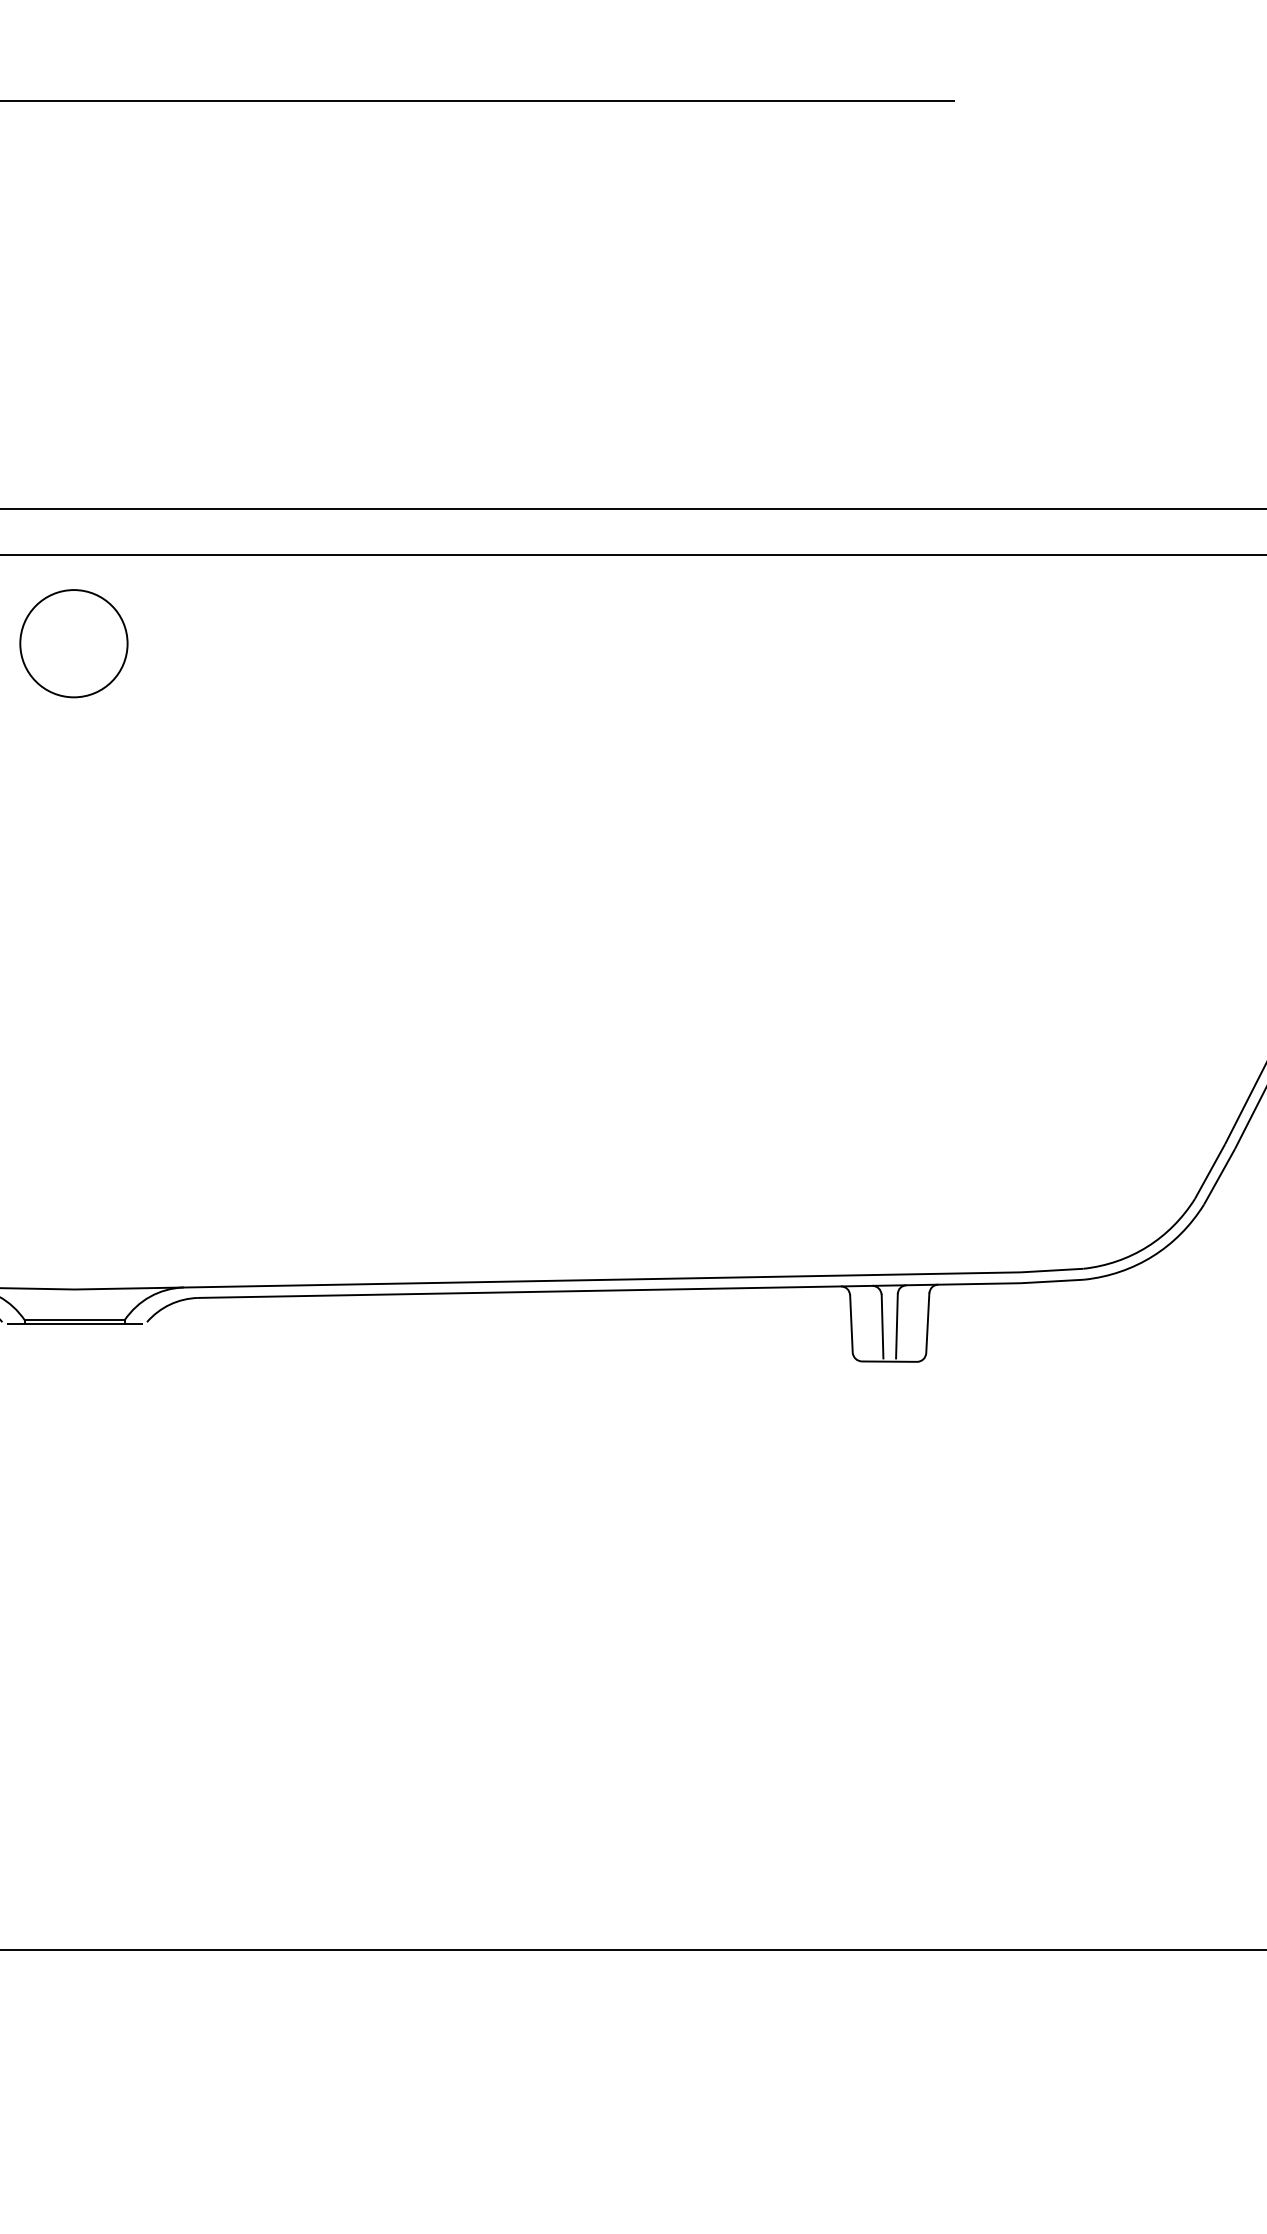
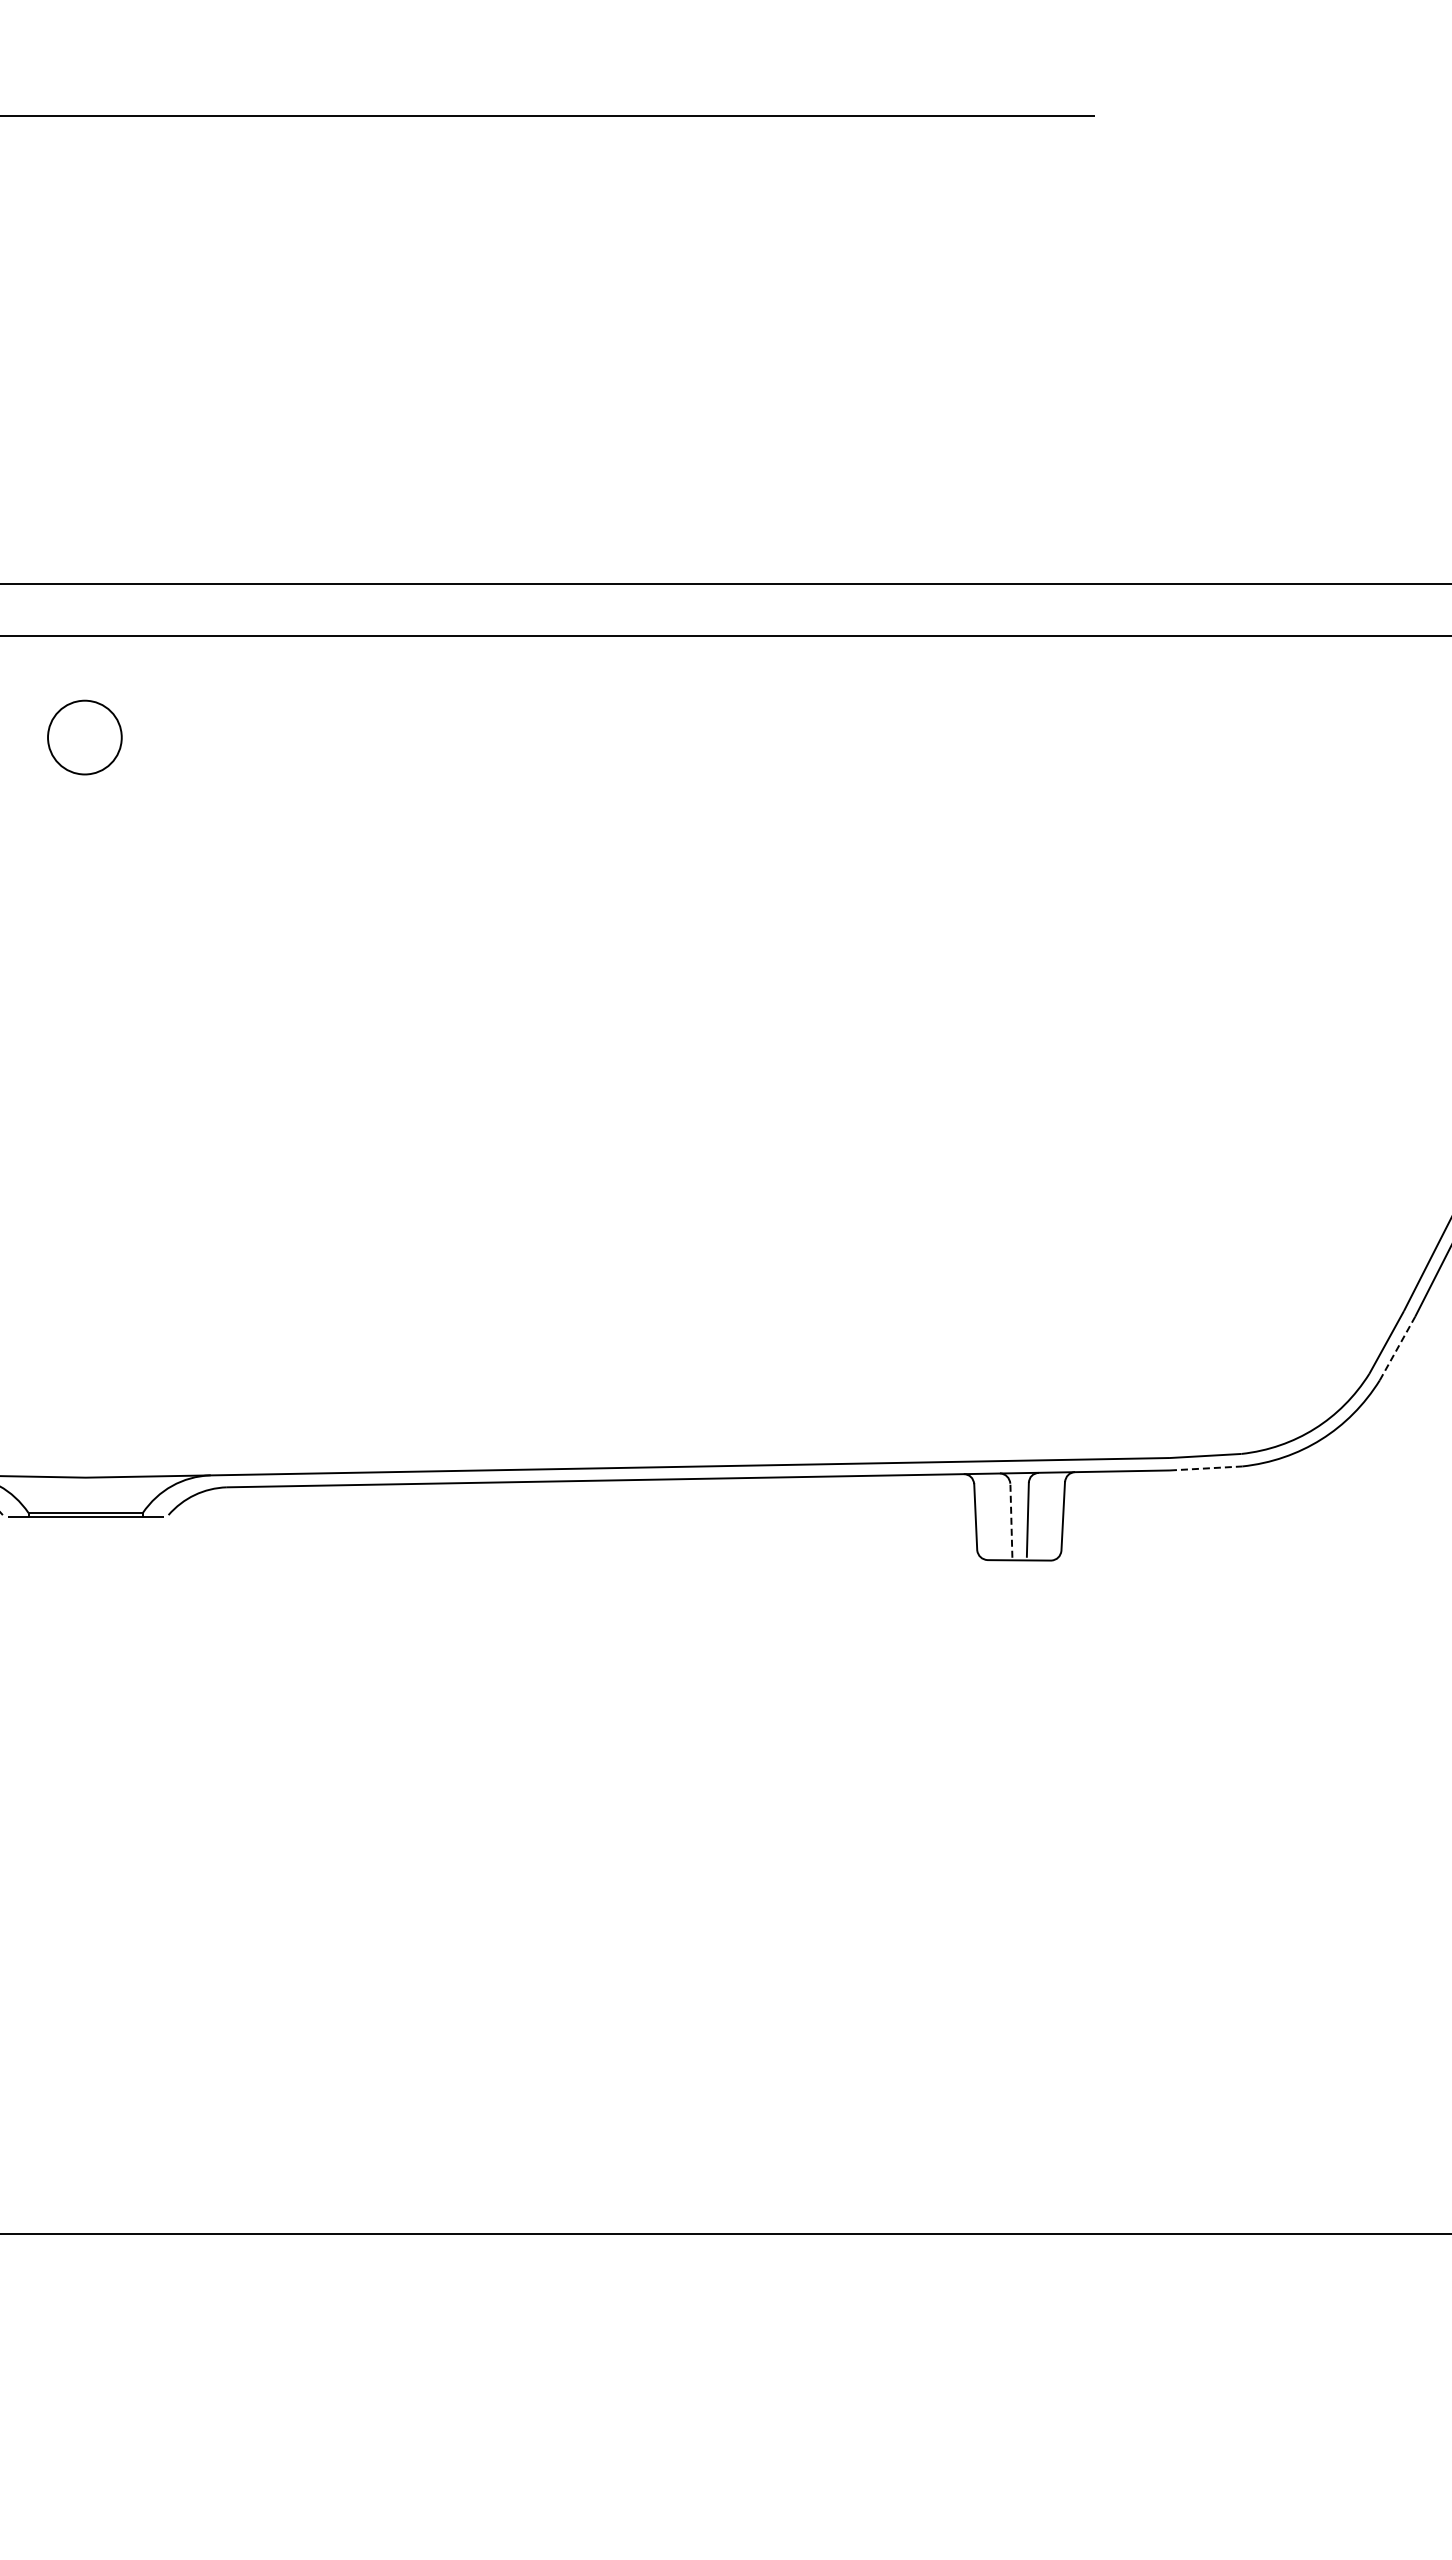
part: (73, 643) -> (84, 737), size x0.6
line: (1219, 1176) -> (1397, 1348), solid -> dashed
line: (1052, 1281) -> (1206, 1468), solid -> dashed
line: (882, 1326) -> (1011, 1520), solid -> dashed

